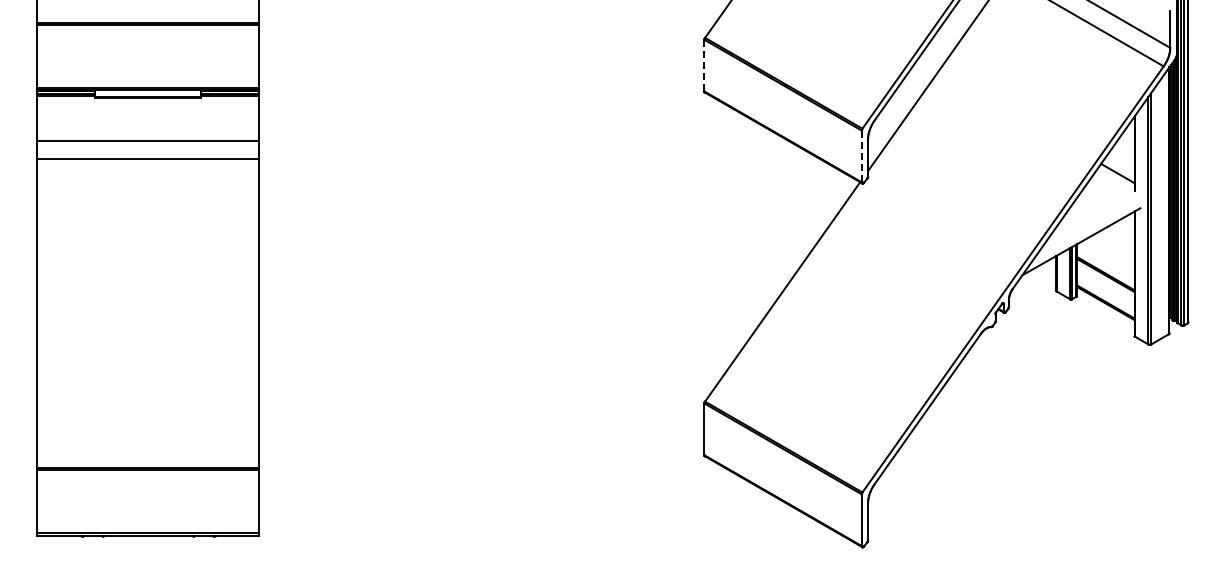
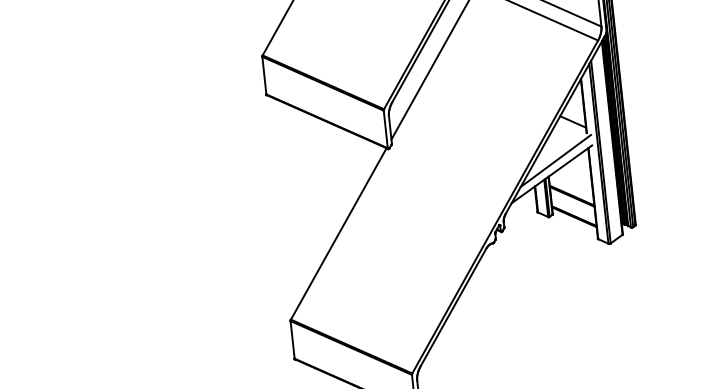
line: (704, 65) -> (264, 75), dashed -> solid
line: (861, 156) -> (385, 129), dashed -> solid
line: (1088, 223) -> (555, 160), added

